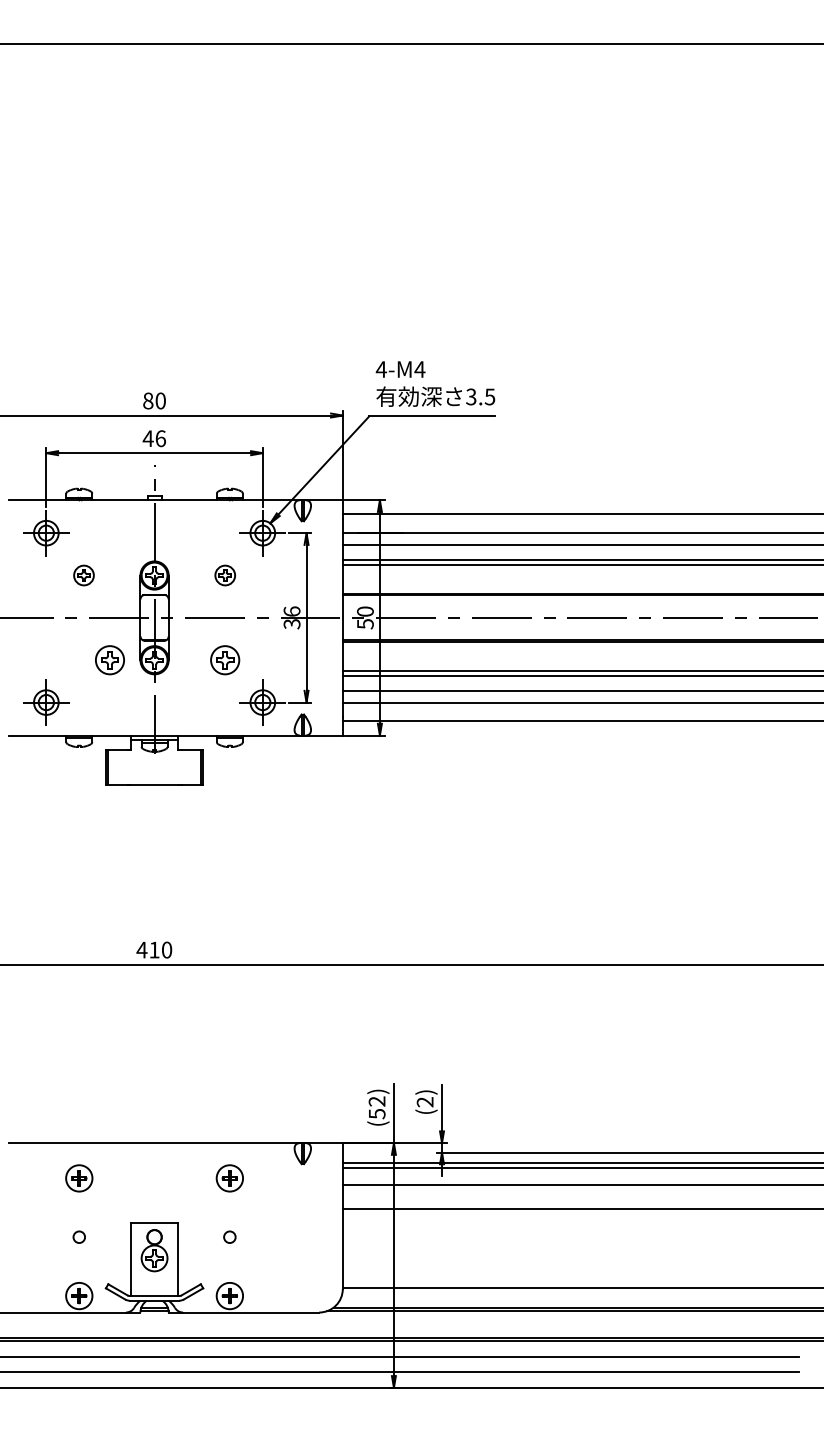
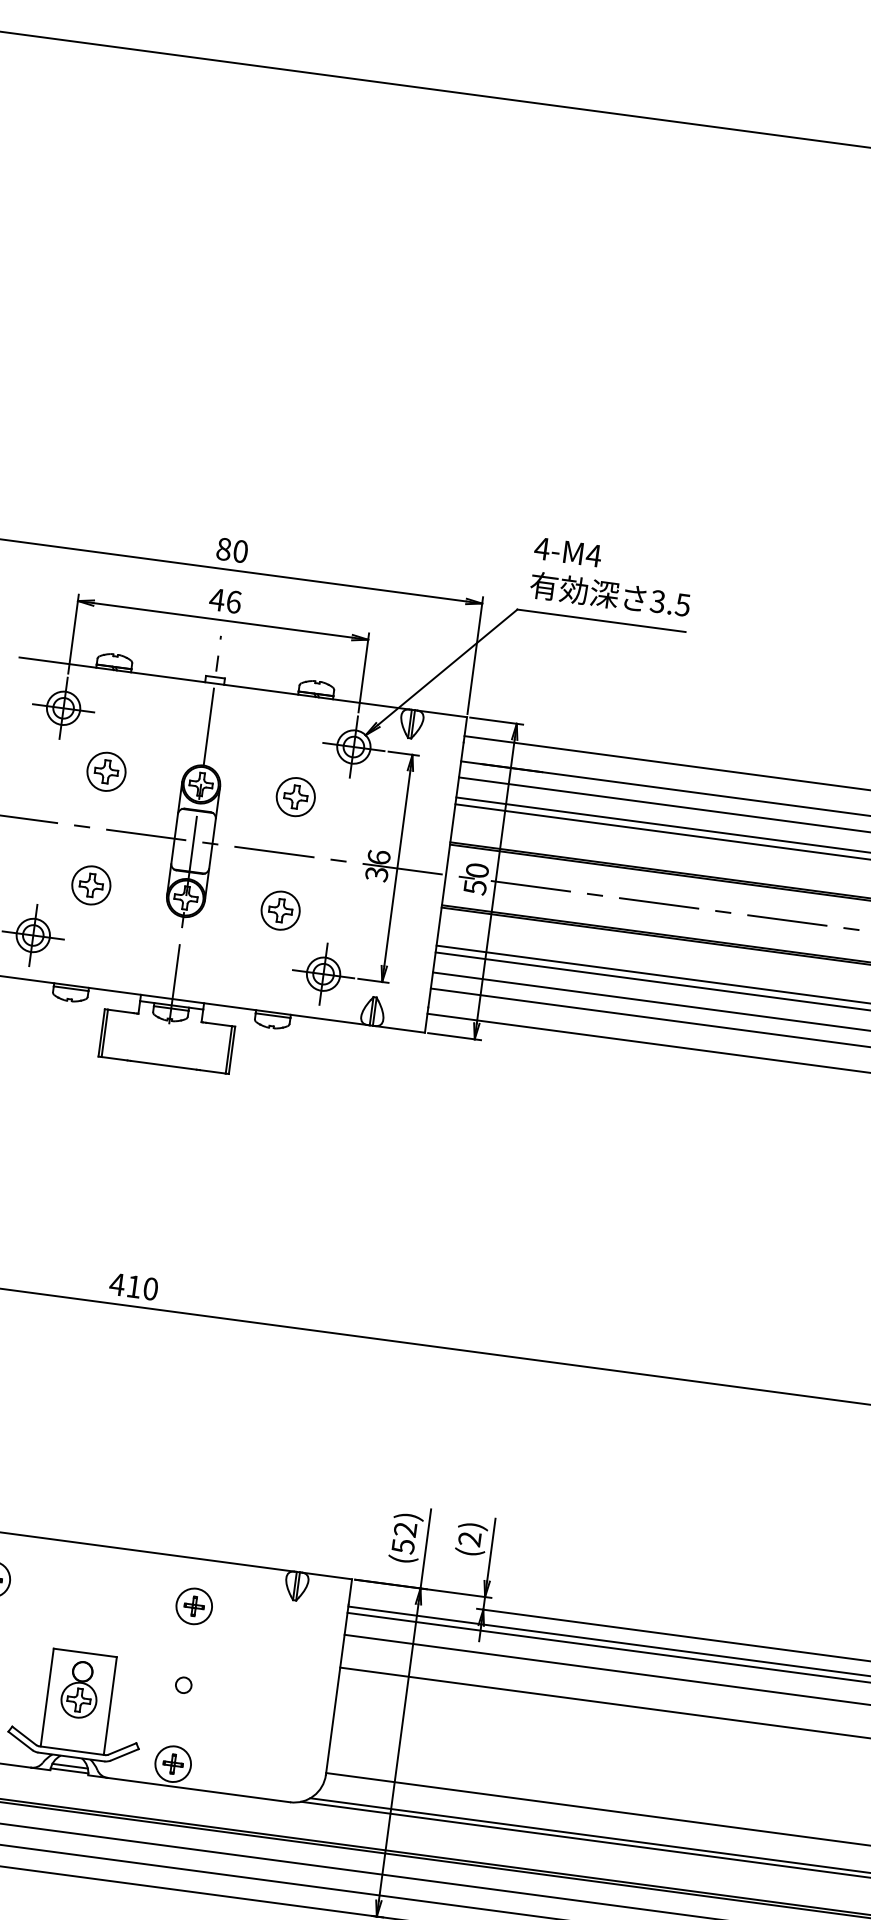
part: (83, 575) -> (105, 771), size x1.43
part: (225, 575) -> (296, 797), size x1.43
part: (109, 660) -> (90, 885), moved

